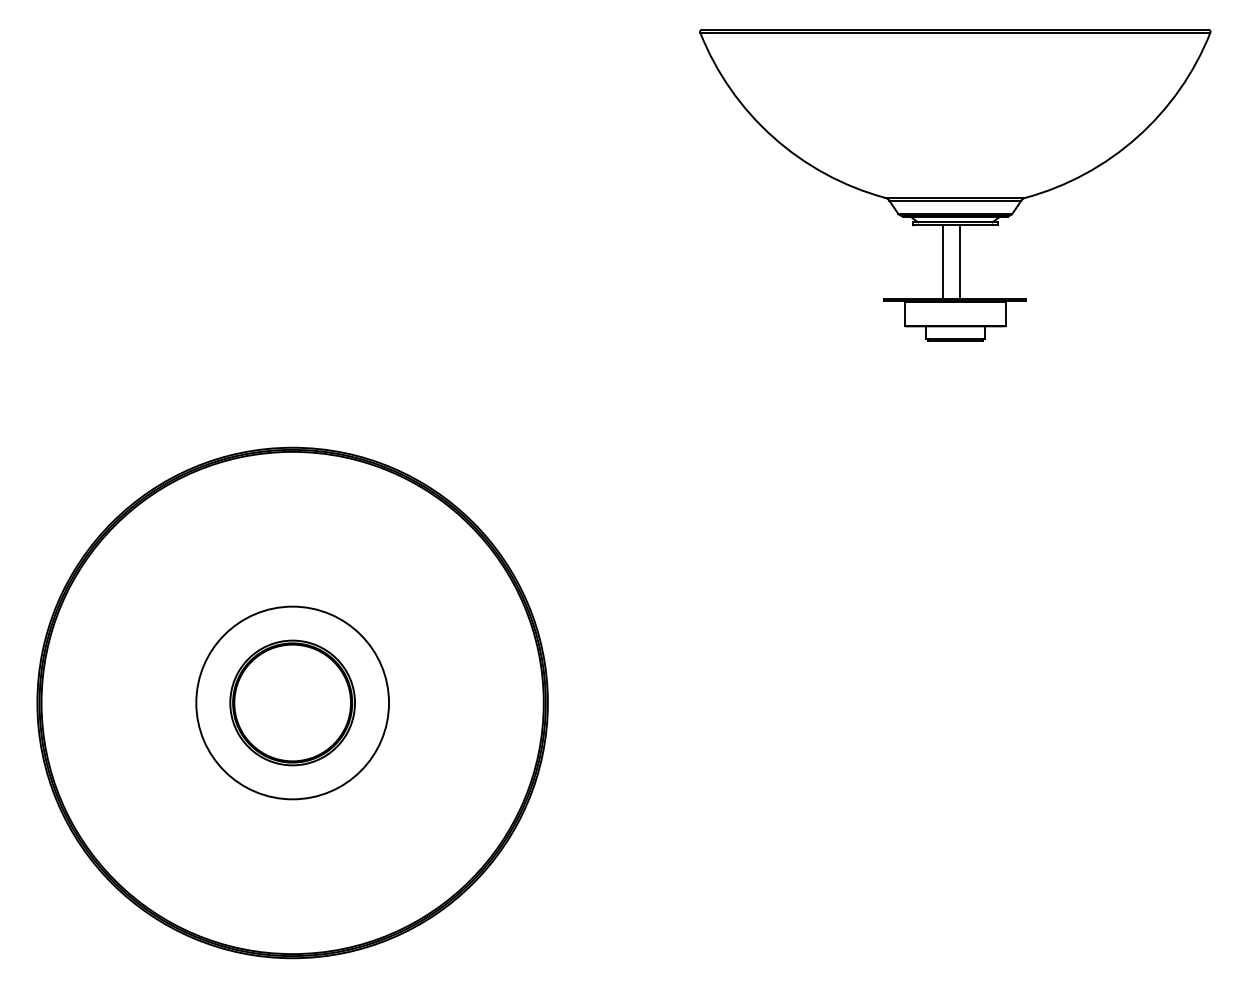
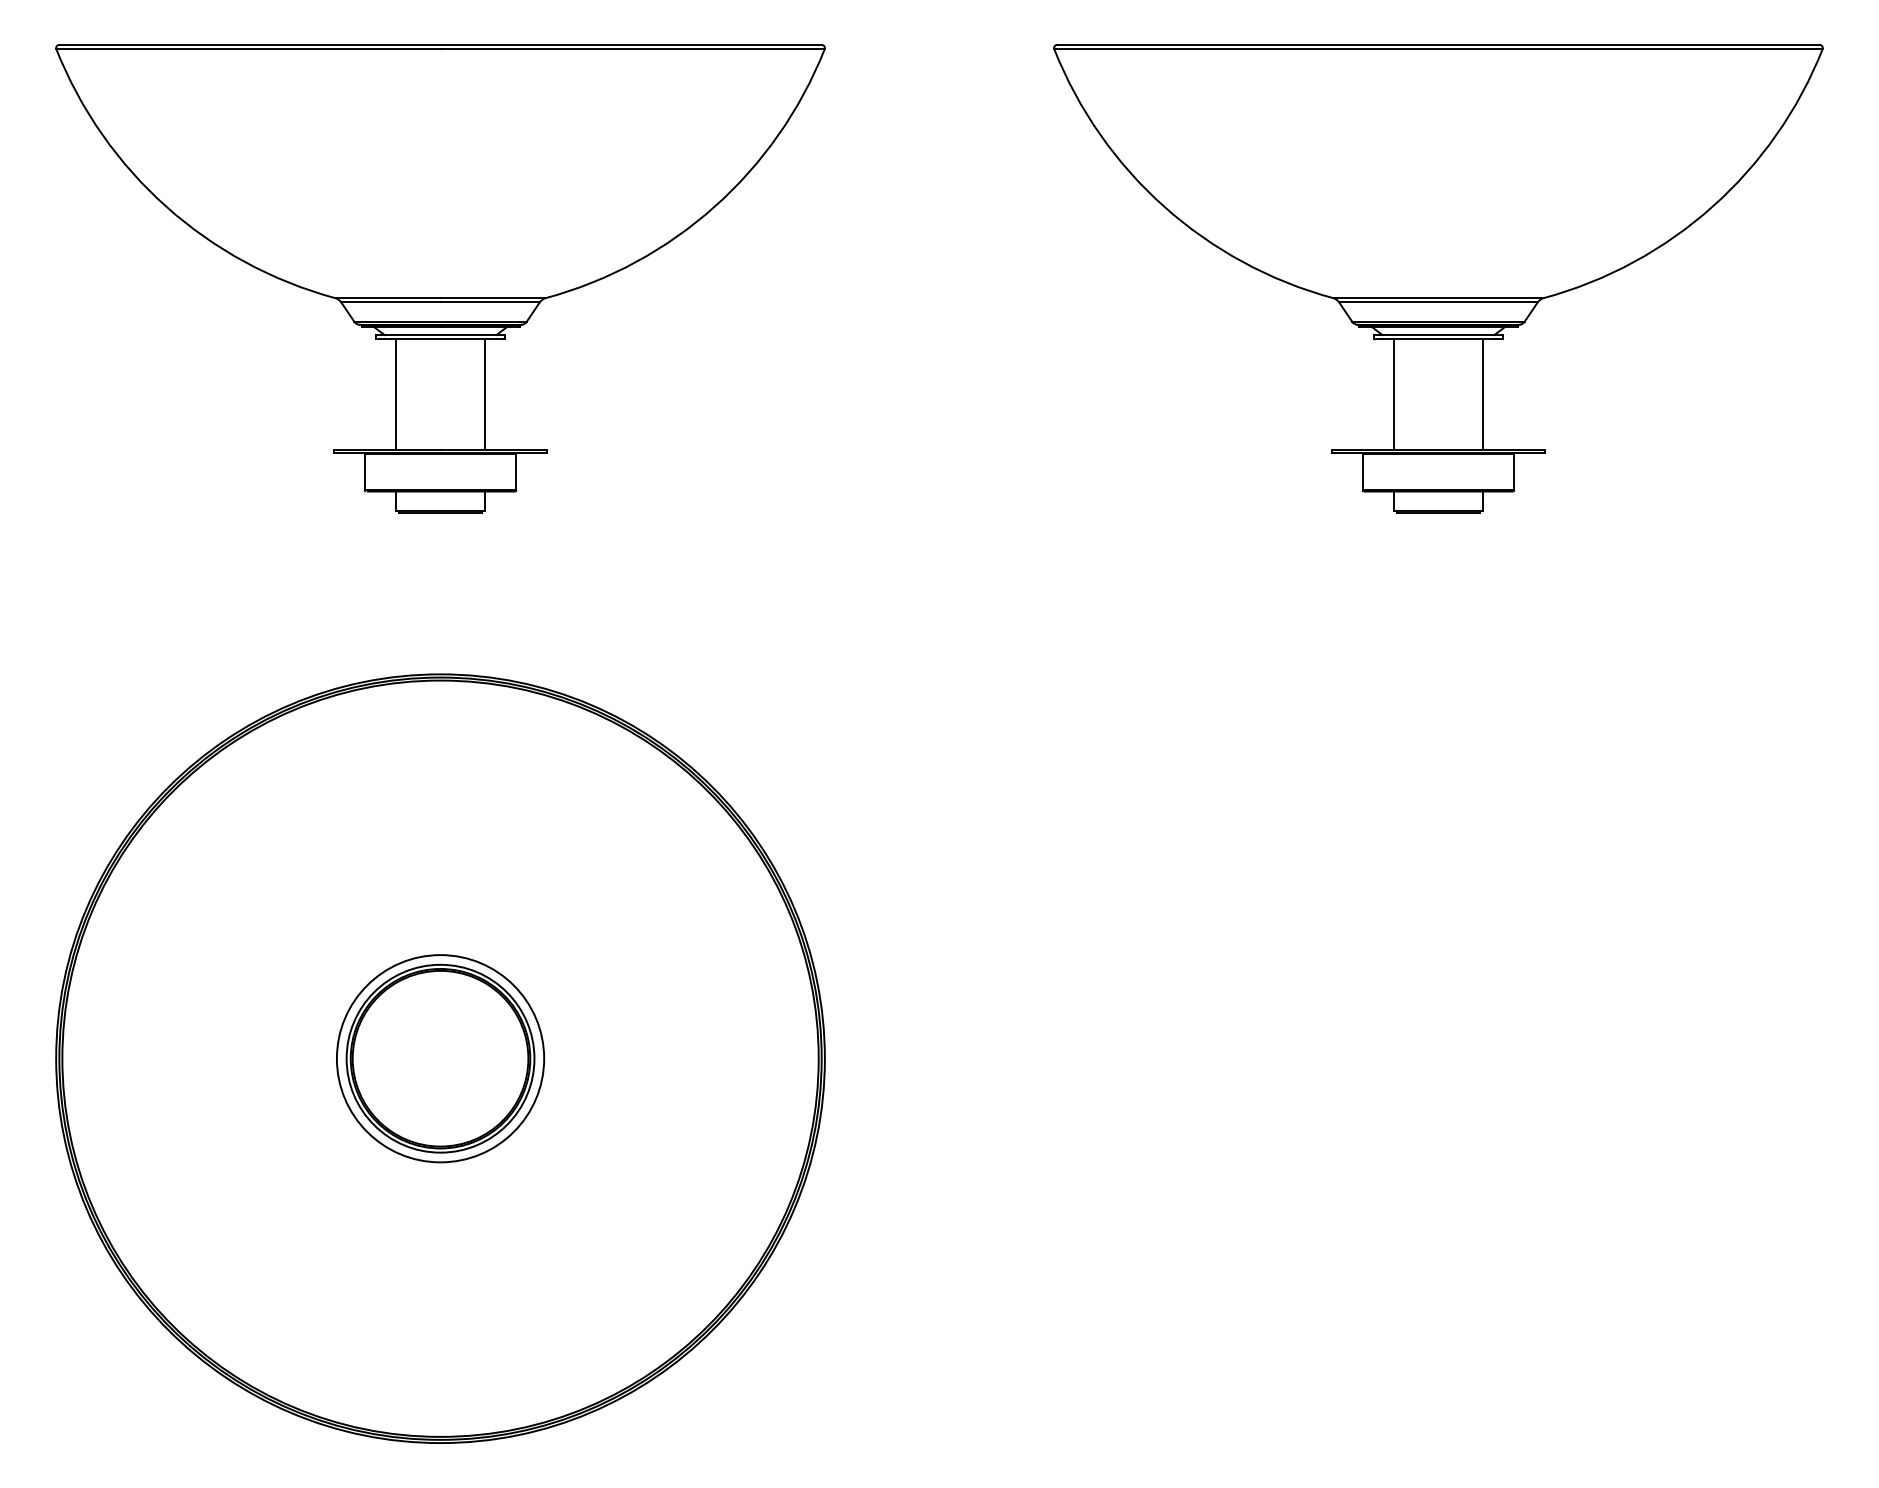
part: (292, 185) -> (440, 279), added
line: (943, 261) -> (1483, 393), moved
line: (959, 261) -> (1393, 393), moved
circle: (292, 702) -> (440, 1057), size x0.71

